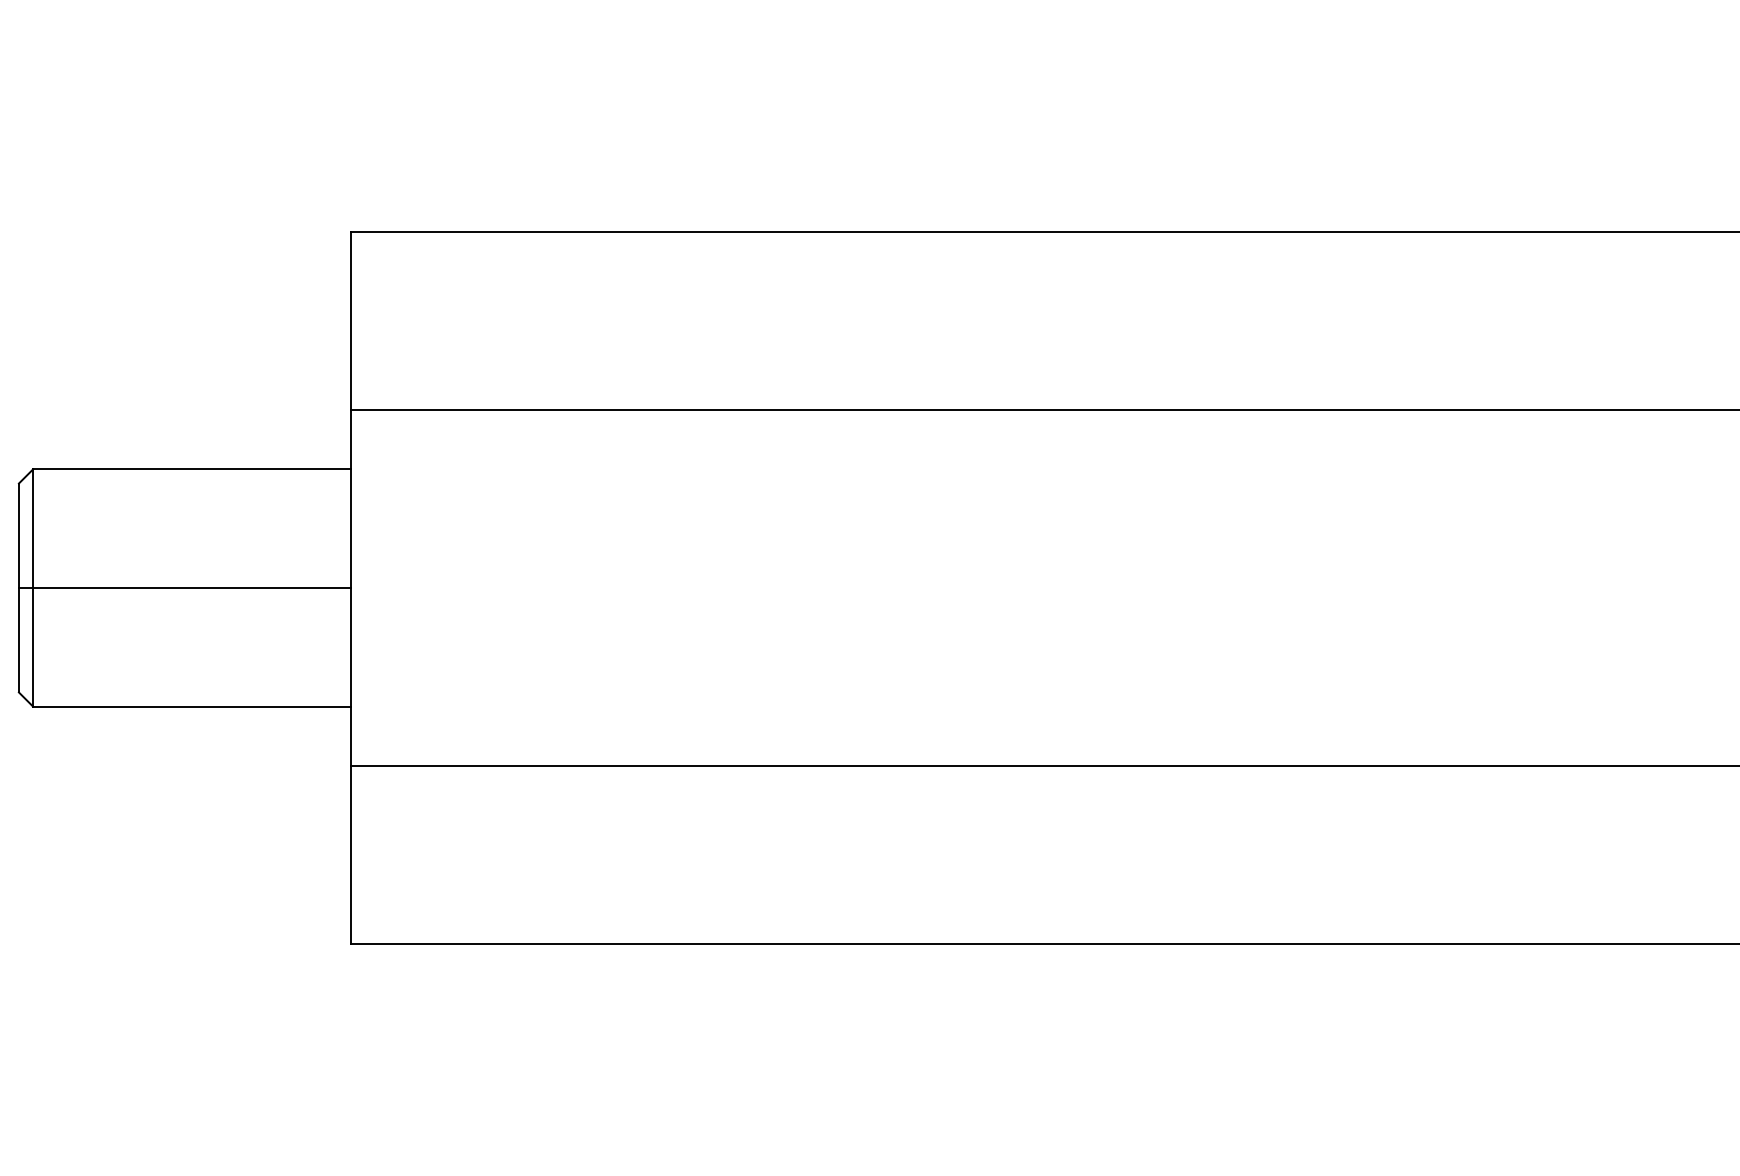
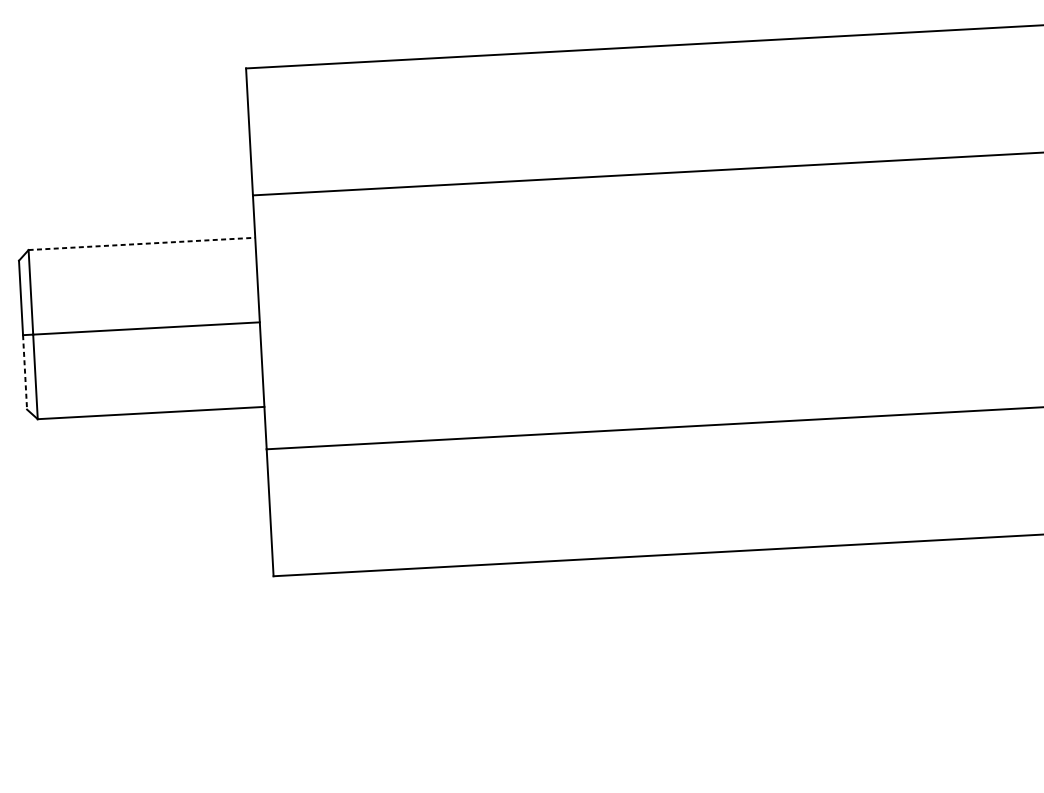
line: (192, 469) -> (142, 244), solid -> dashed
line: (18, 640) -> (24, 372), solid -> dashed

